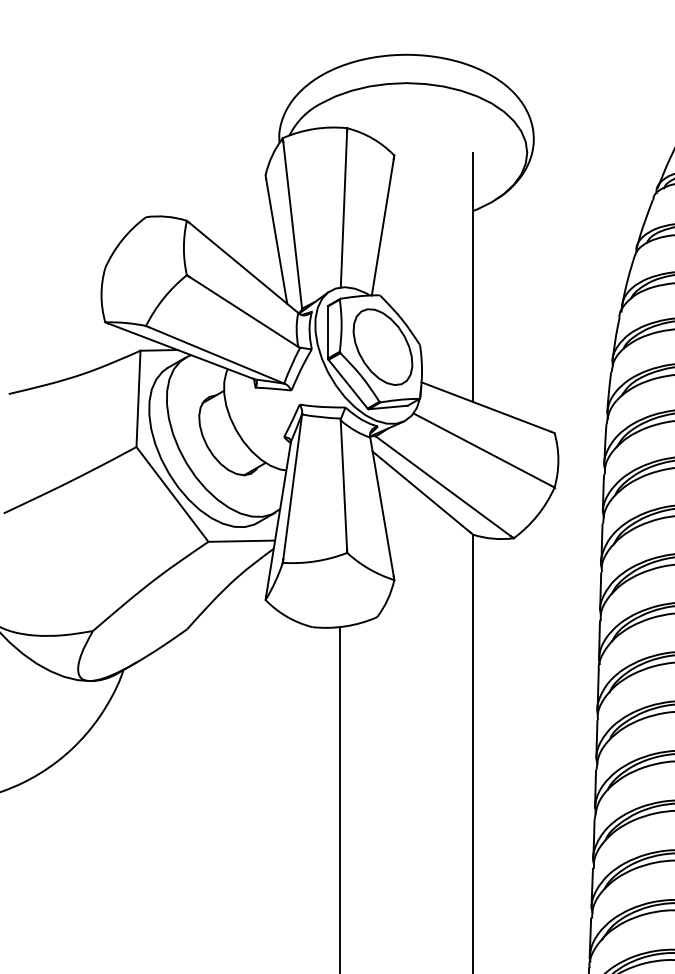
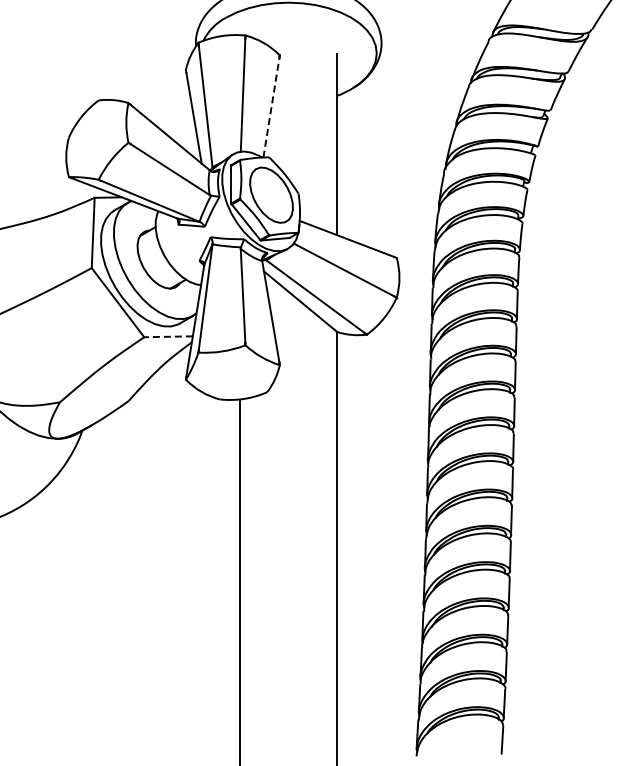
line: (382, 226) -> (271, 107), solid -> dashed
line: (241, 540) -> (168, 336), solid -> dashed

